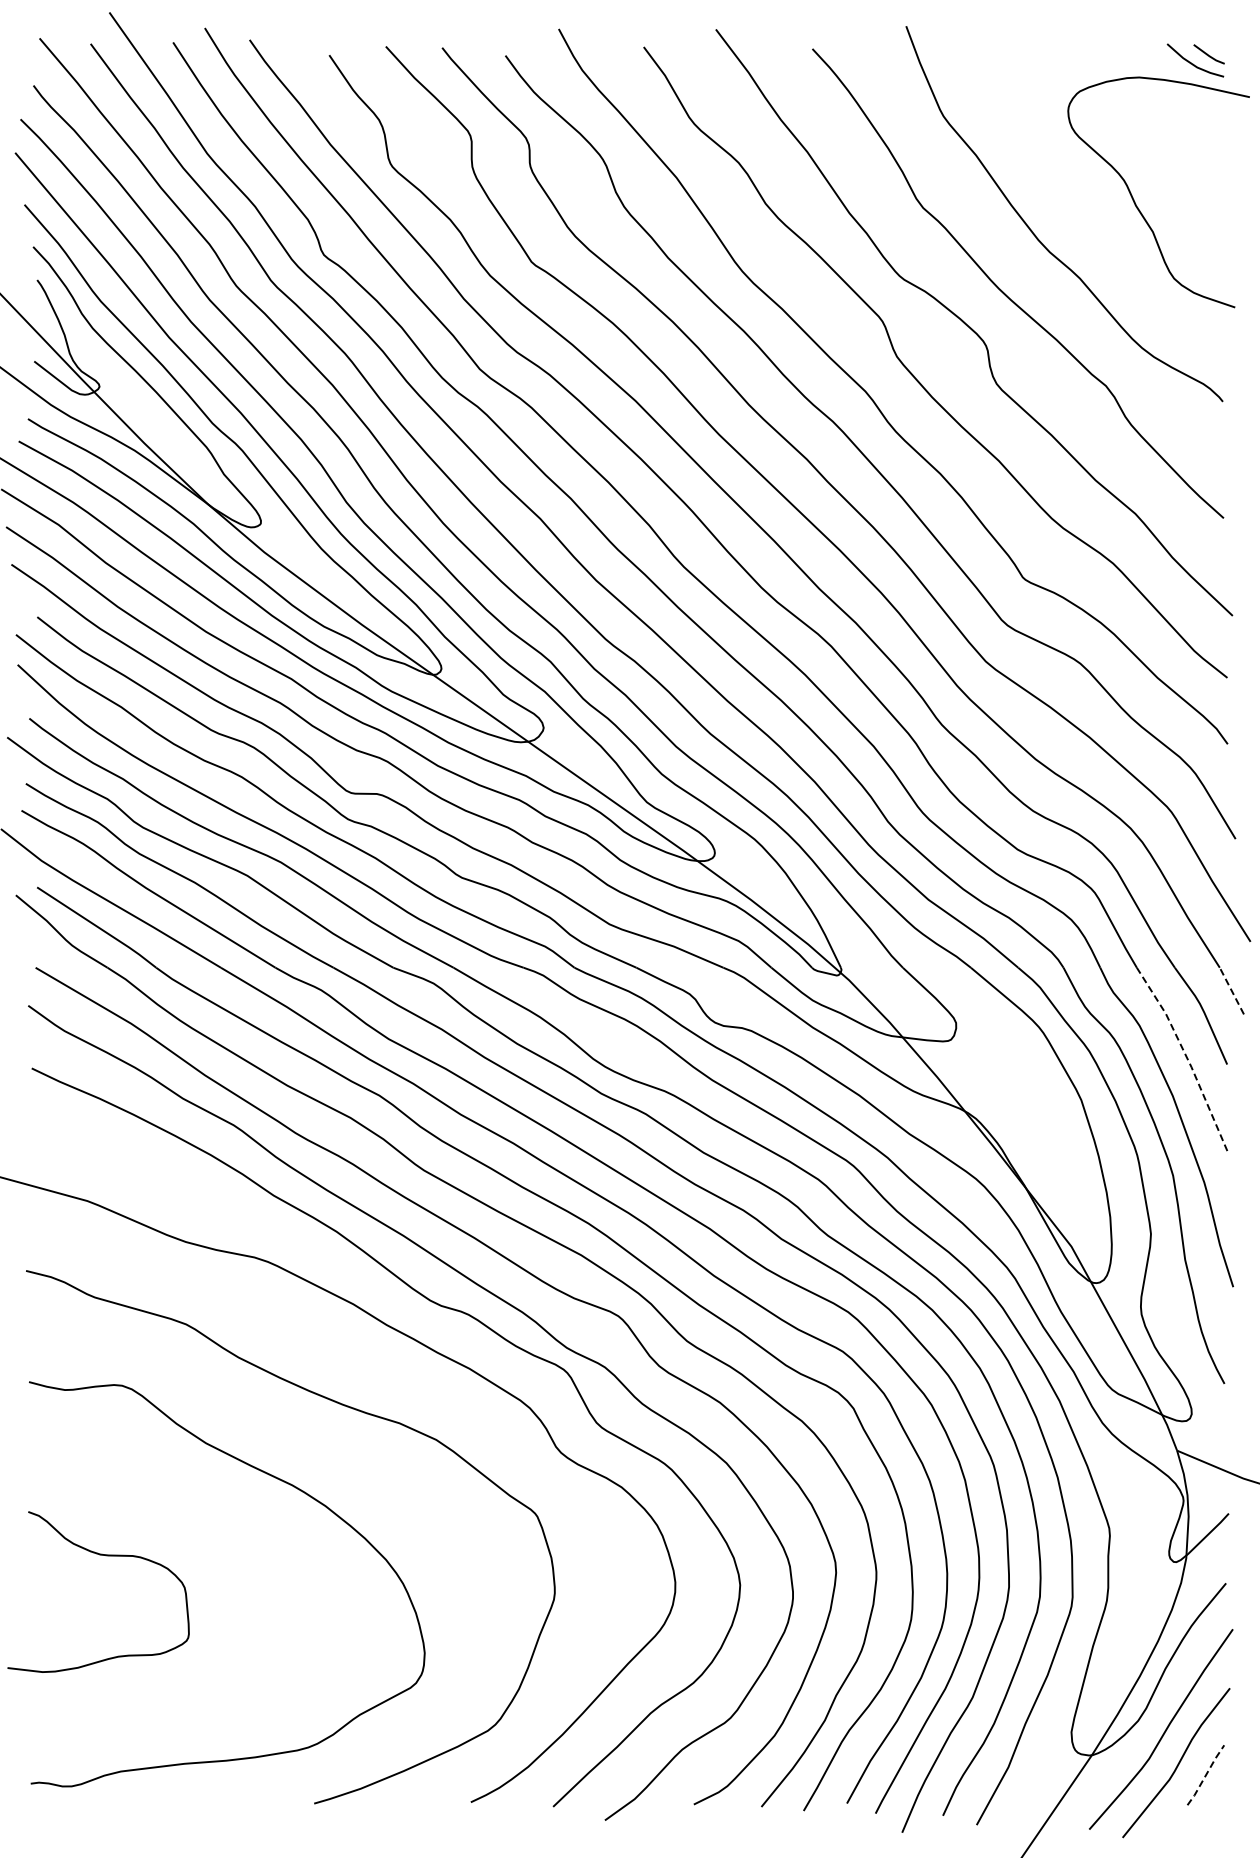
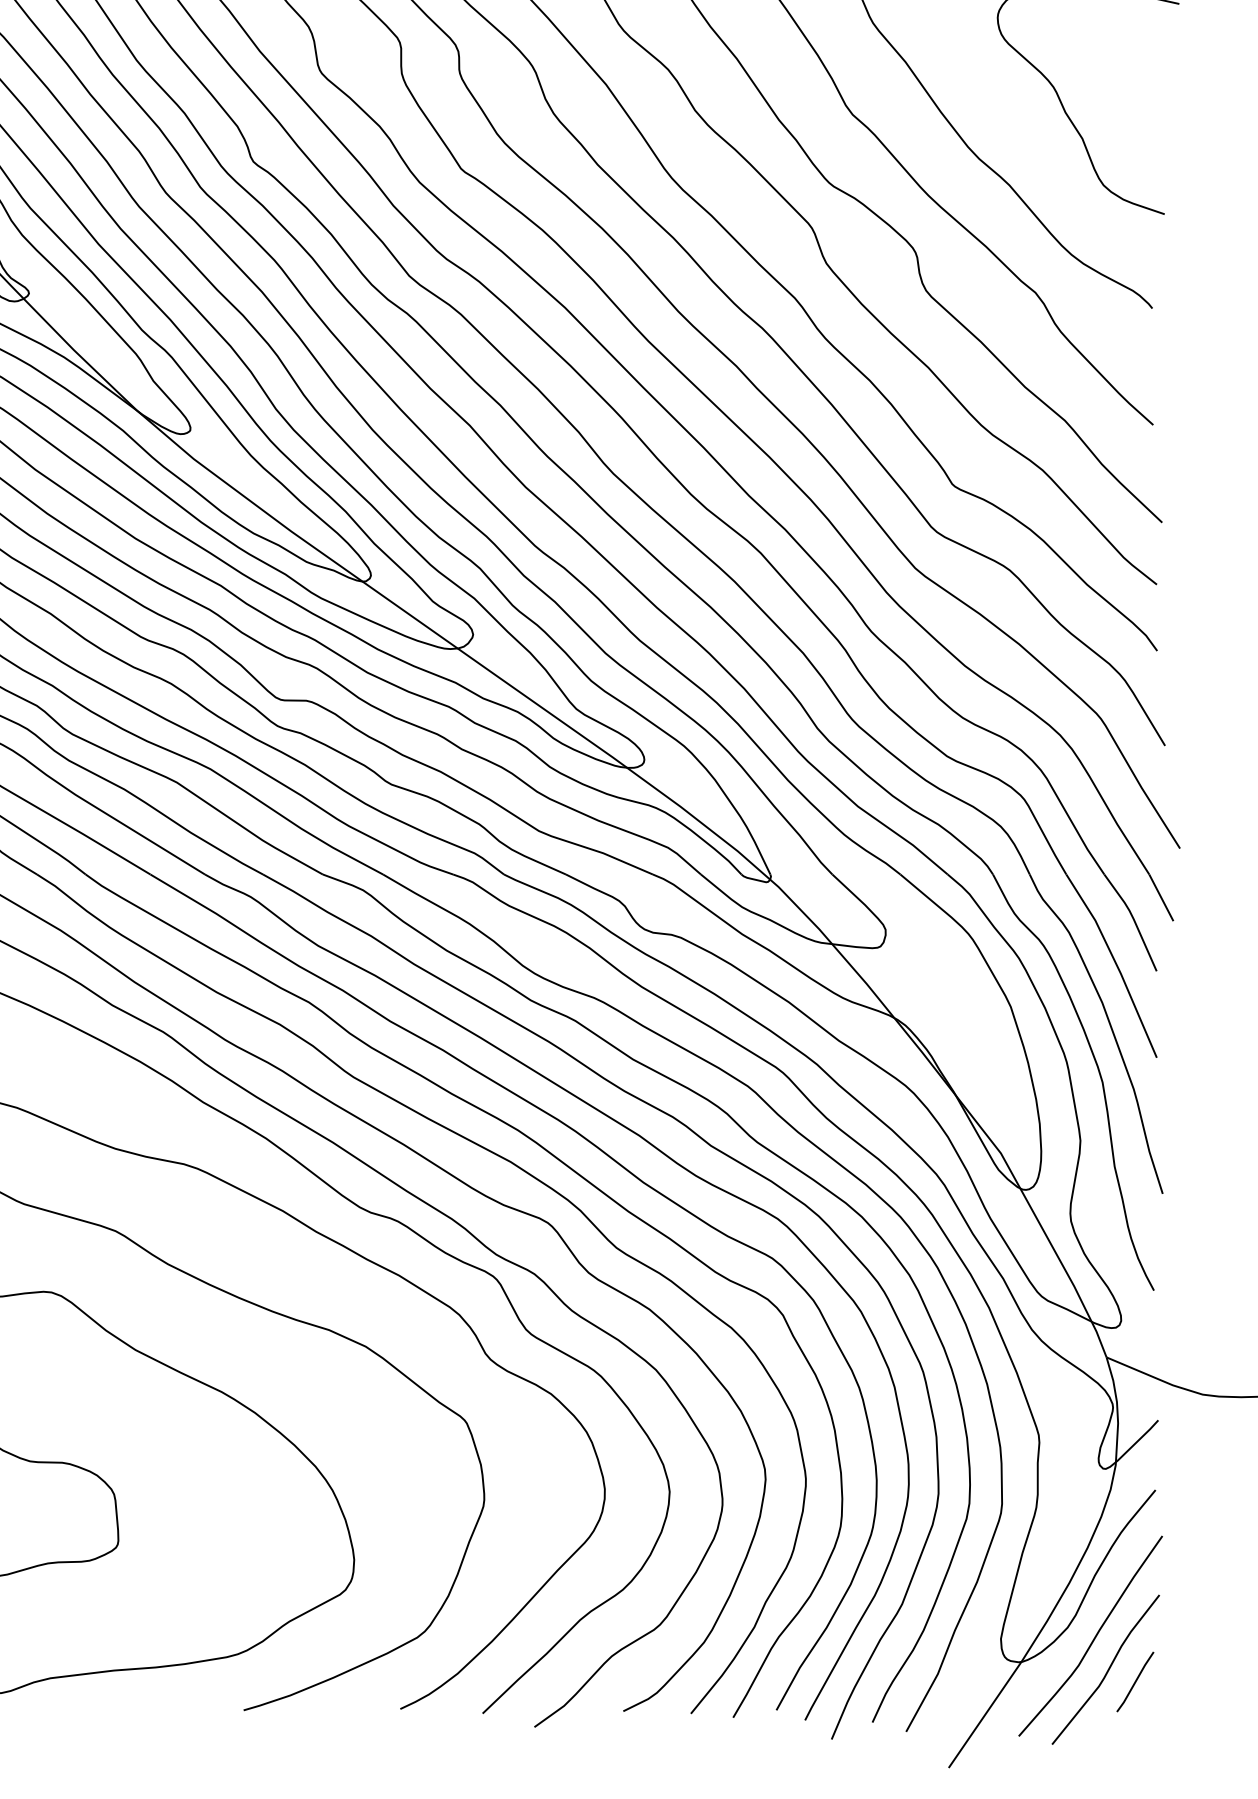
line: (1231, 990) -> (1160, 897), dashed -> solid
line: (1186, 1056) -> (1115, 963), dashed -> solid
line: (1206, 1774) -> (1135, 1681), dashed -> solid

